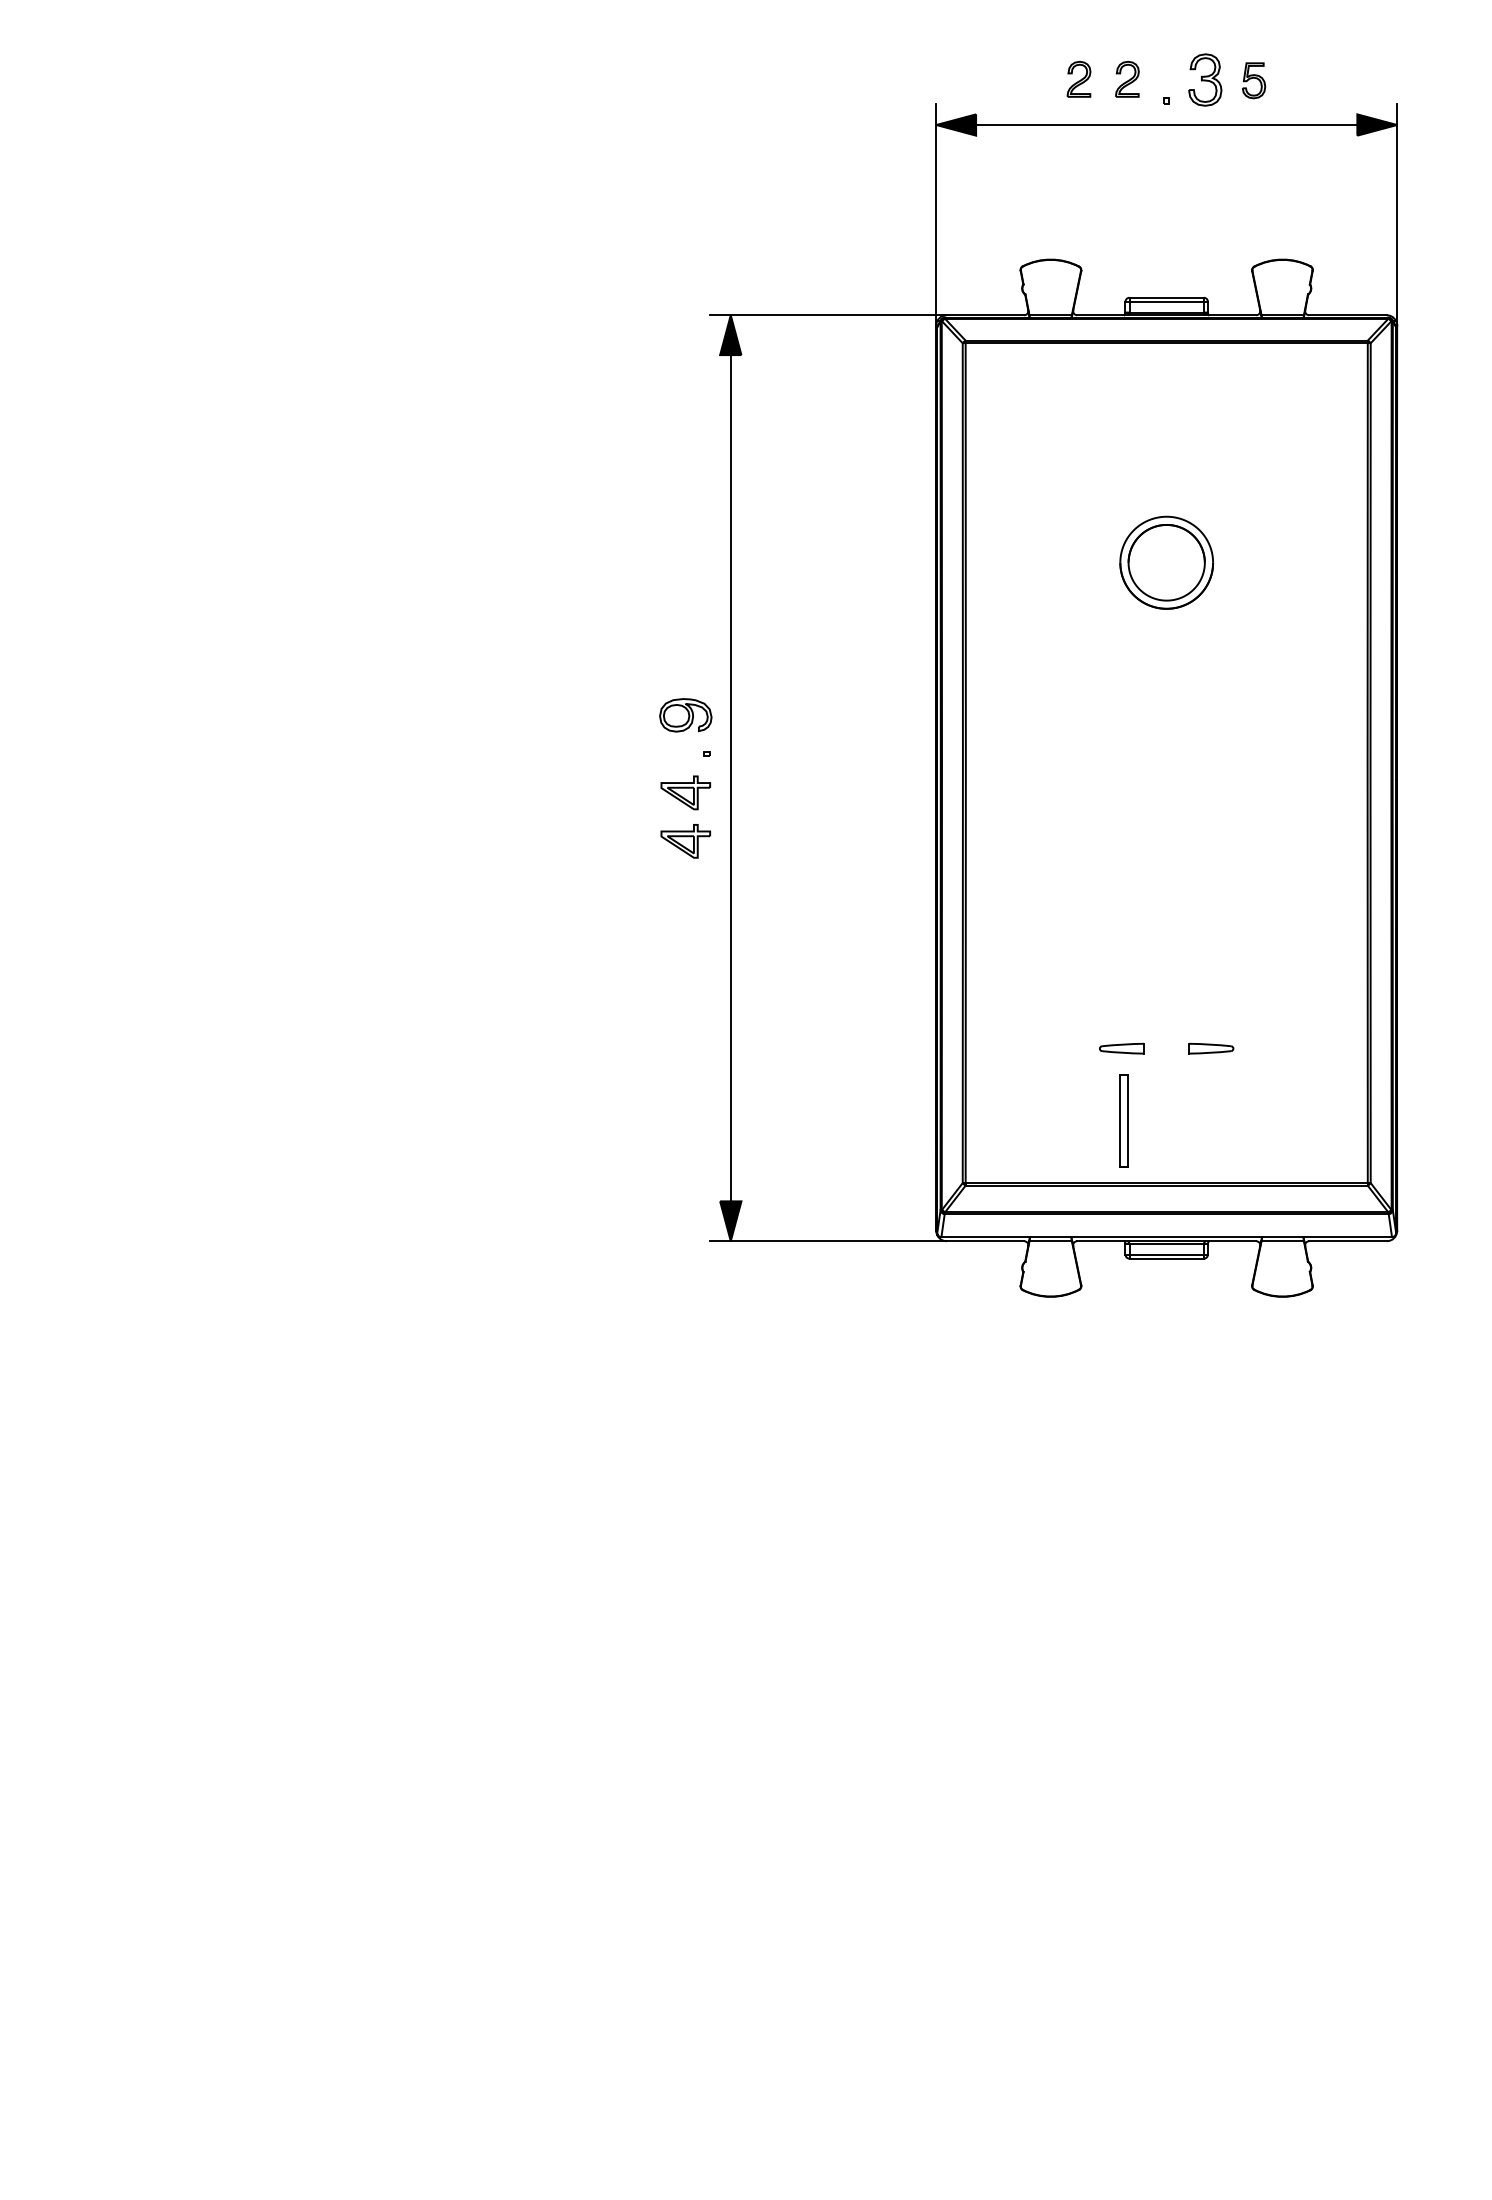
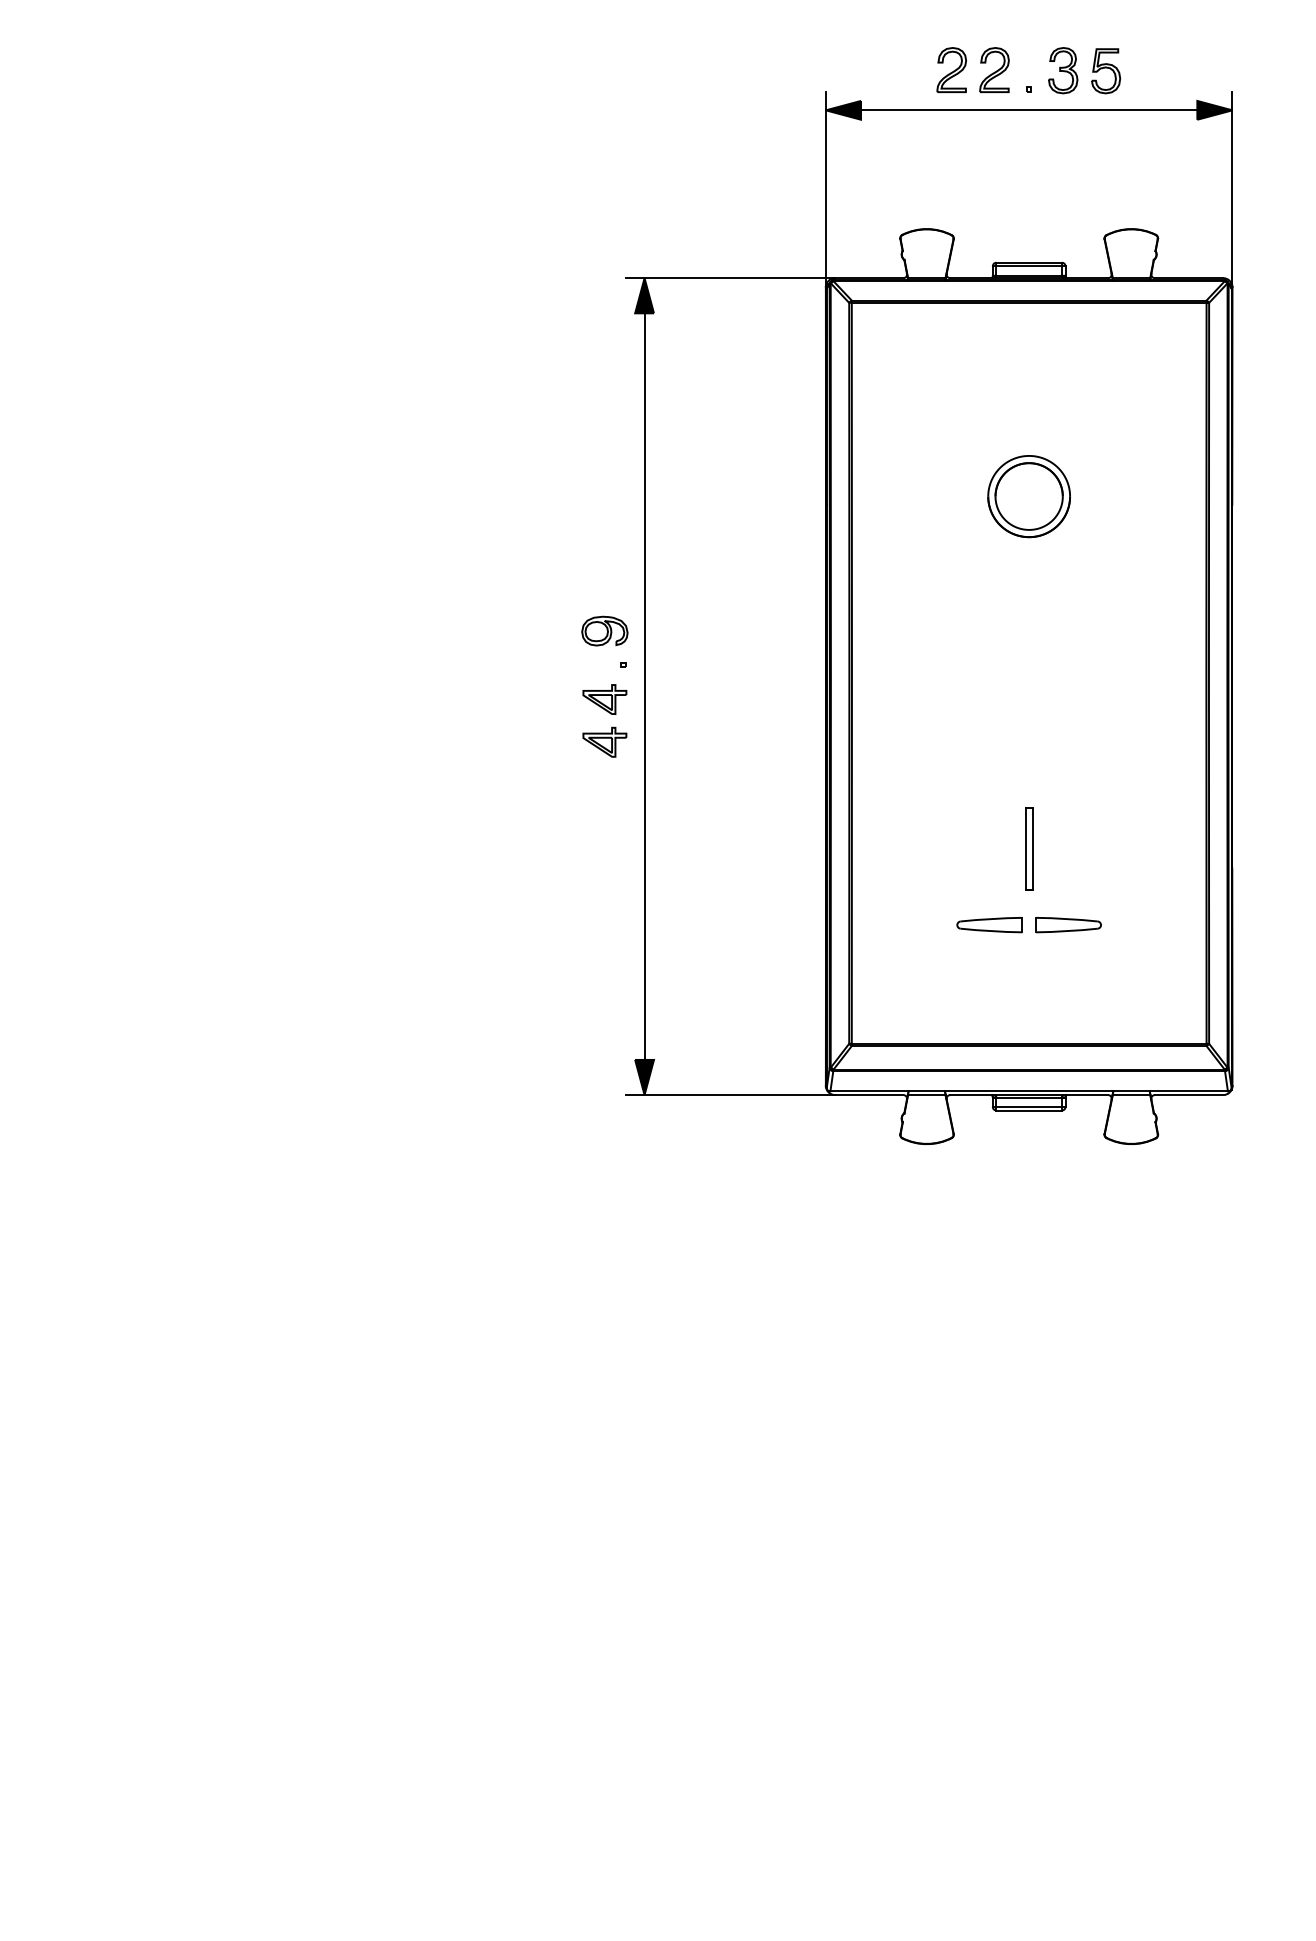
part: (1078, 78) -> (951, 69), size x1.43
part: (1127, 78) -> (994, 69), size x1.43
part: (1254, 80) -> (1106, 71), size x1.43
part: (1121, 1048) -> (989, 925), size x1.67
part: (1211, 1048) -> (1068, 925), size x1.67
part: (1124, 1120) -> (1029, 848), moved

